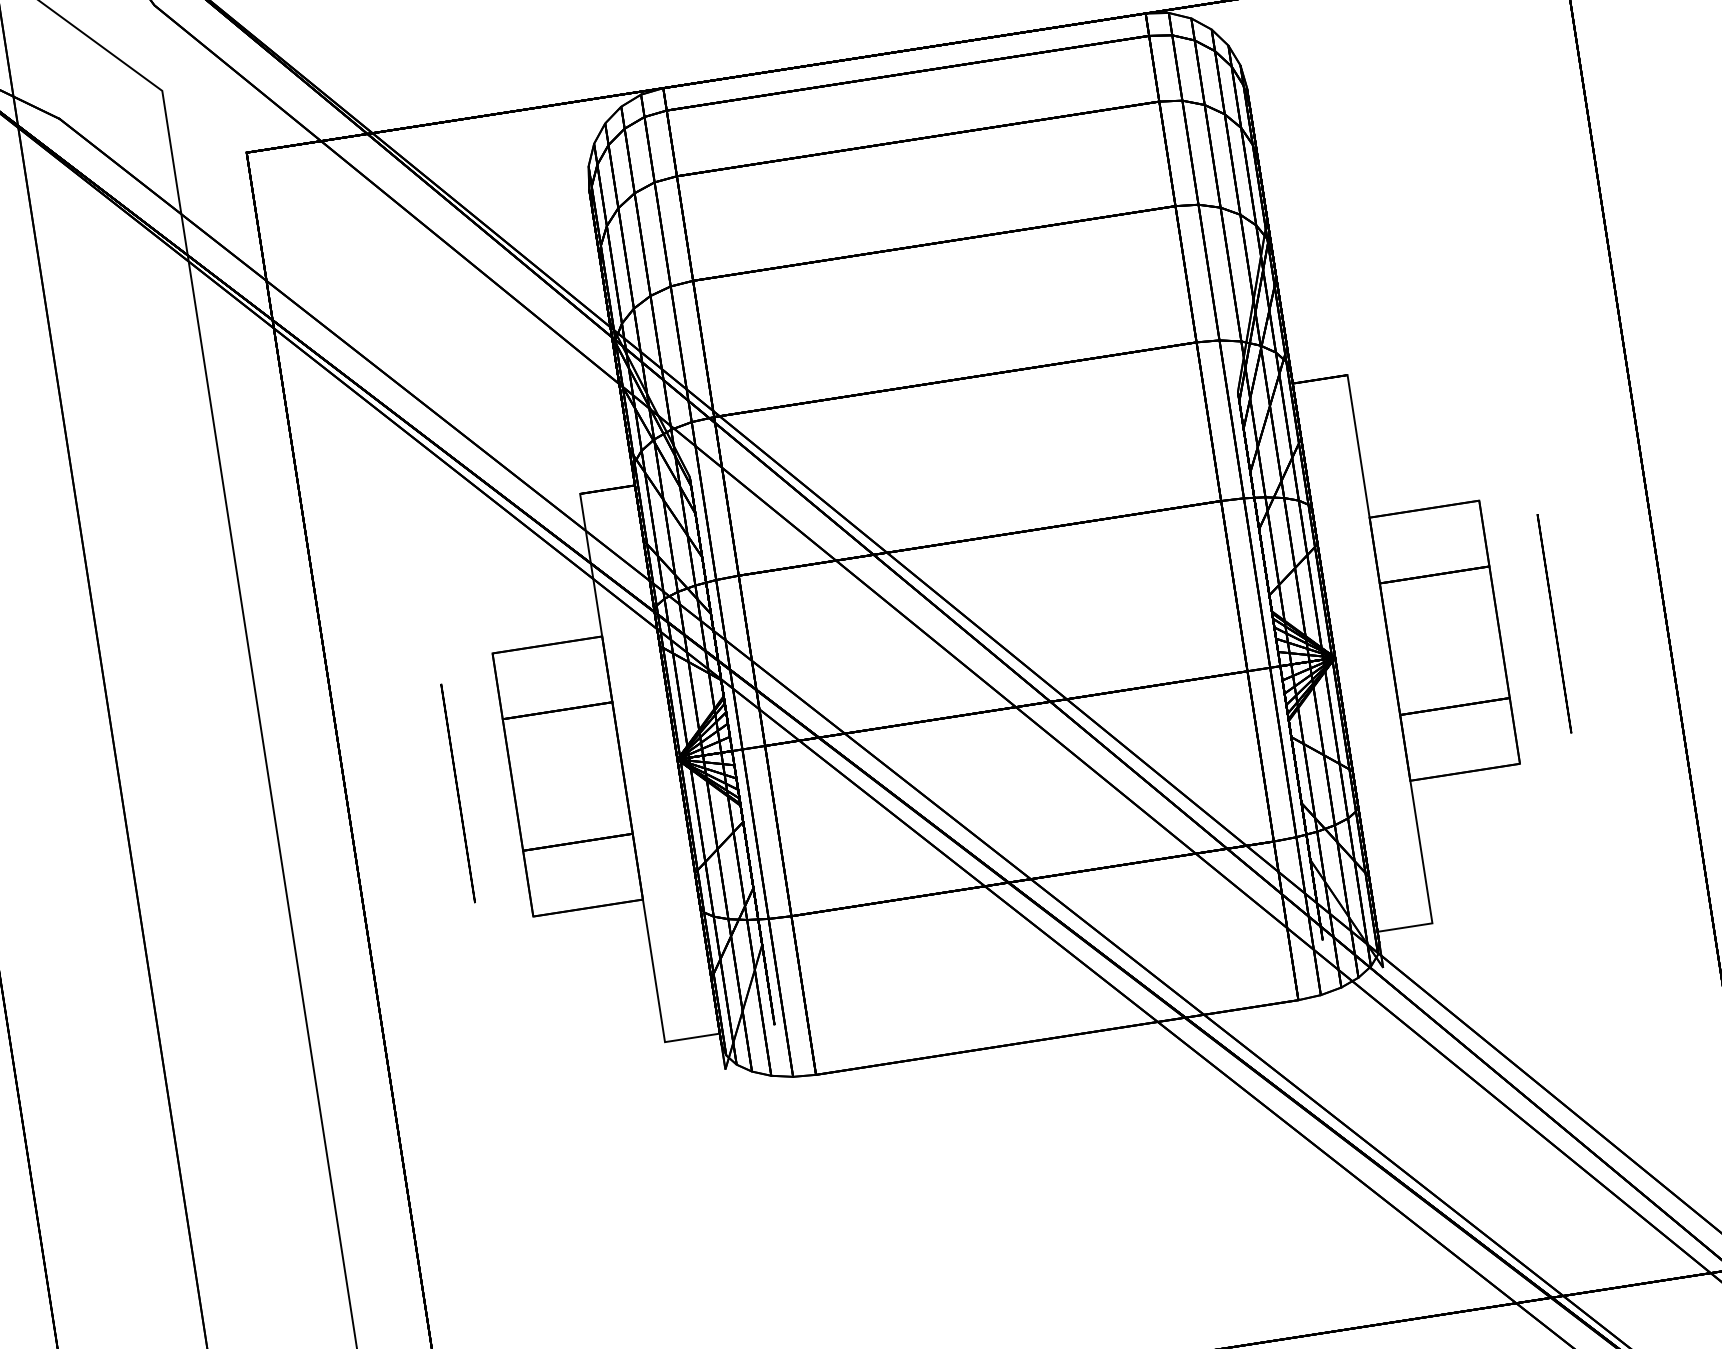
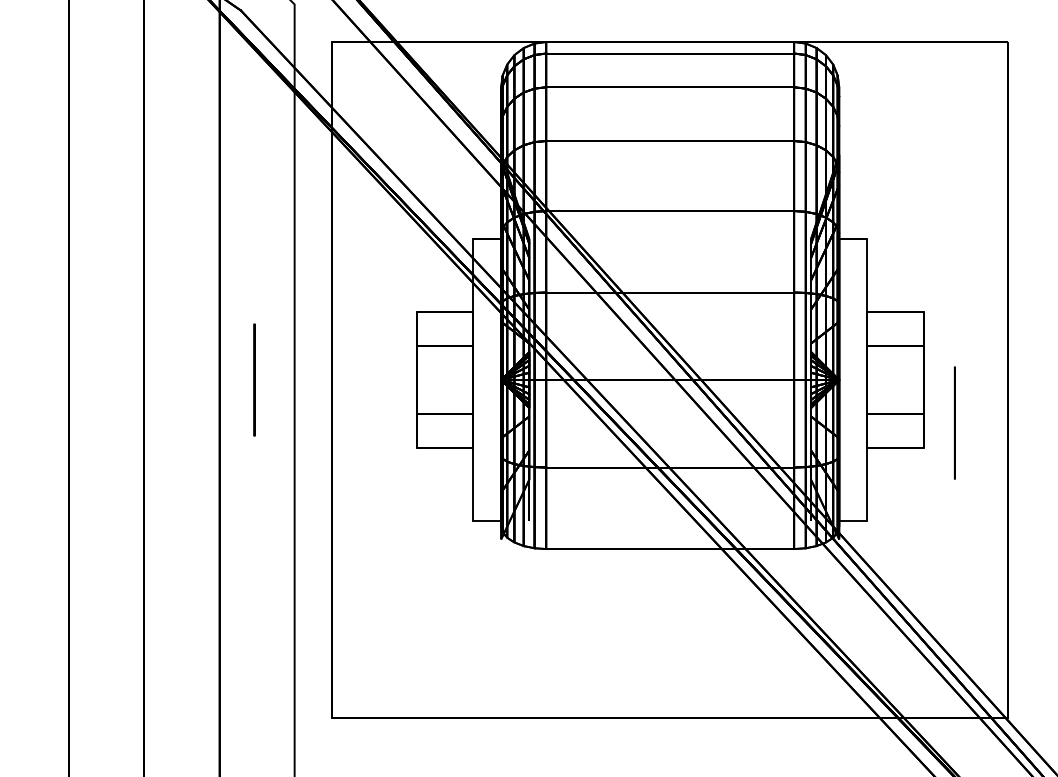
circle: (1553, 622) -> (954, 422), moved
circle: (457, 792) -> (254, 379), moved

